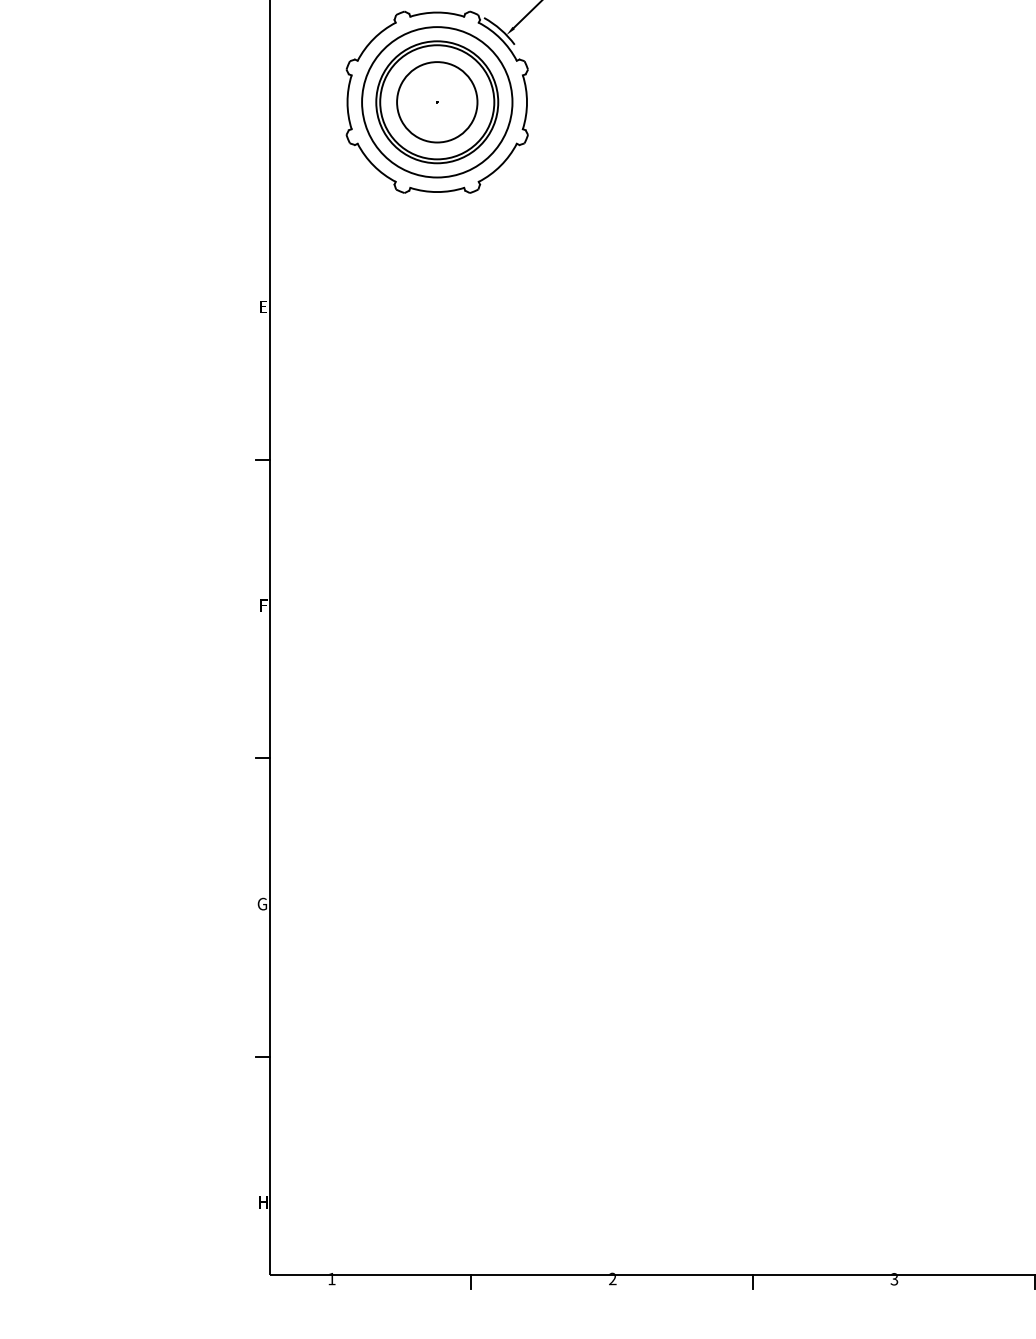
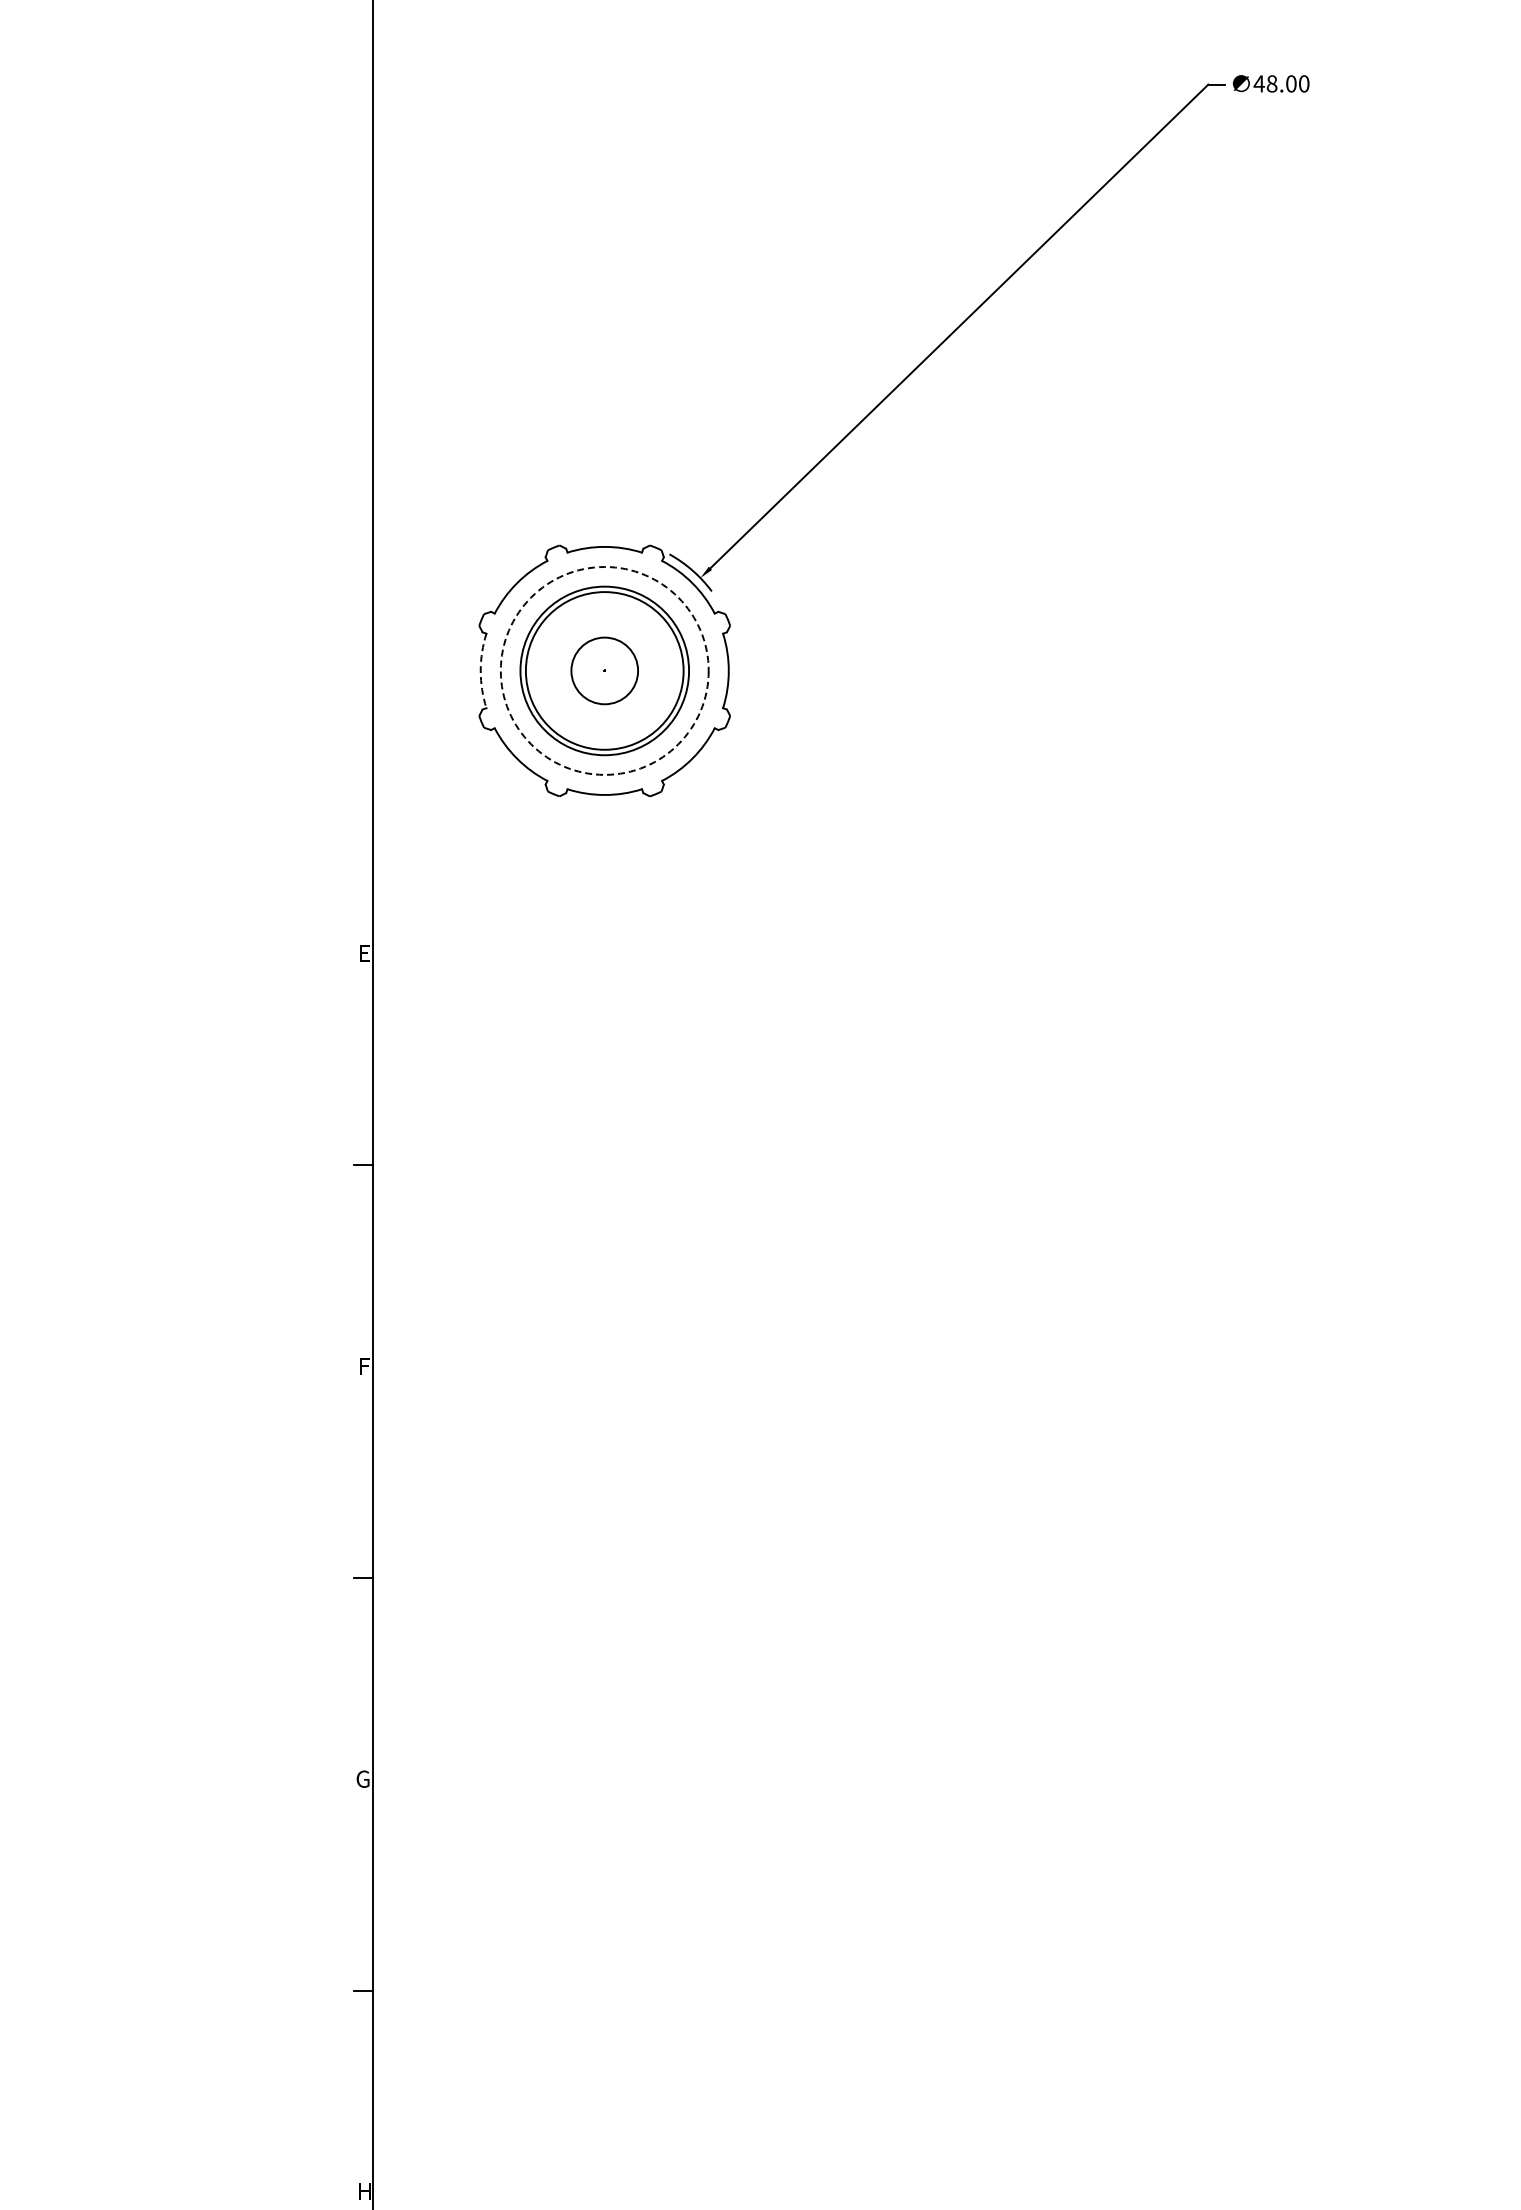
arc: (347, 101) -> (480, 670), solid -> dashed
circle: (437, 101) -> (604, 670), size x0.6
circle: (437, 101) -> (604, 670), solid -> dashed

